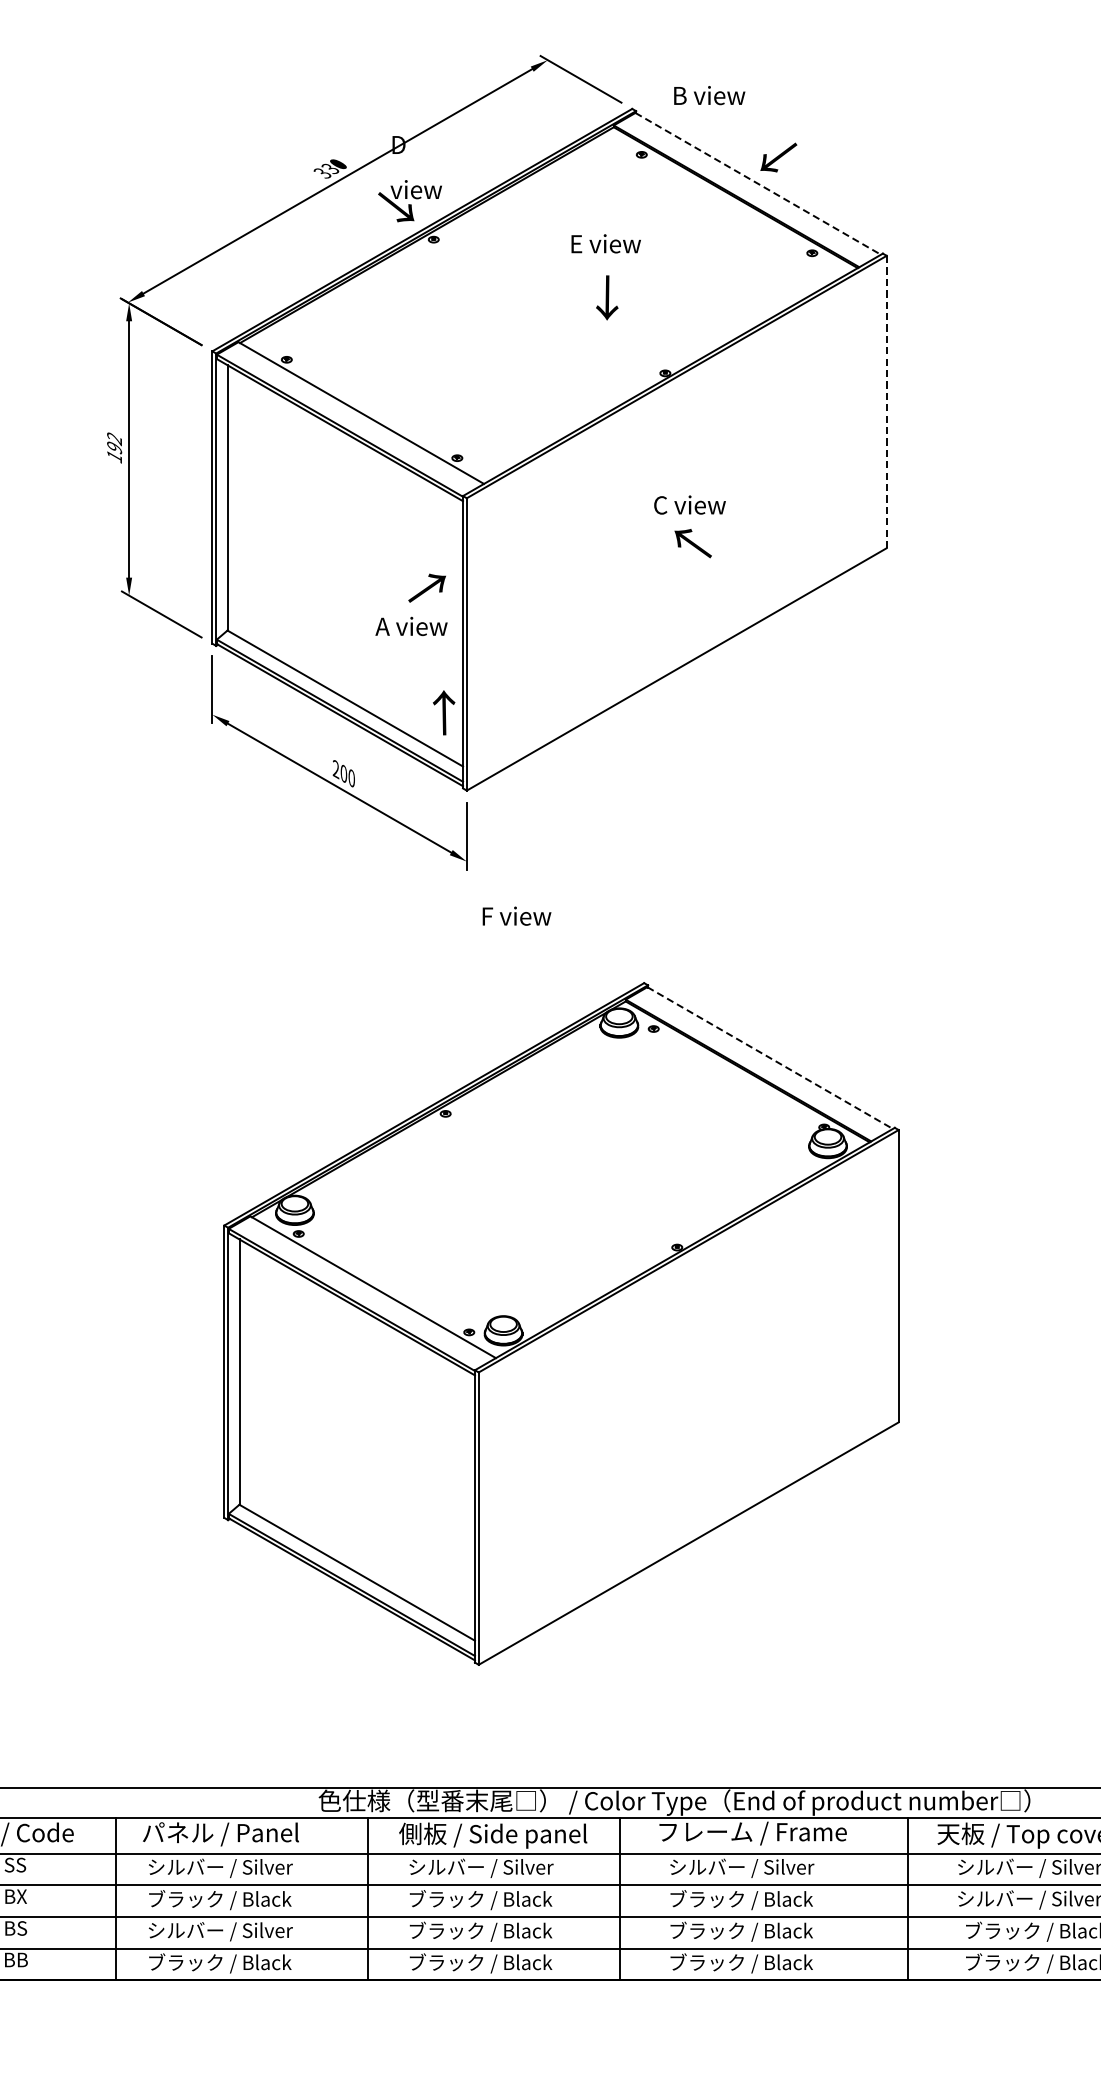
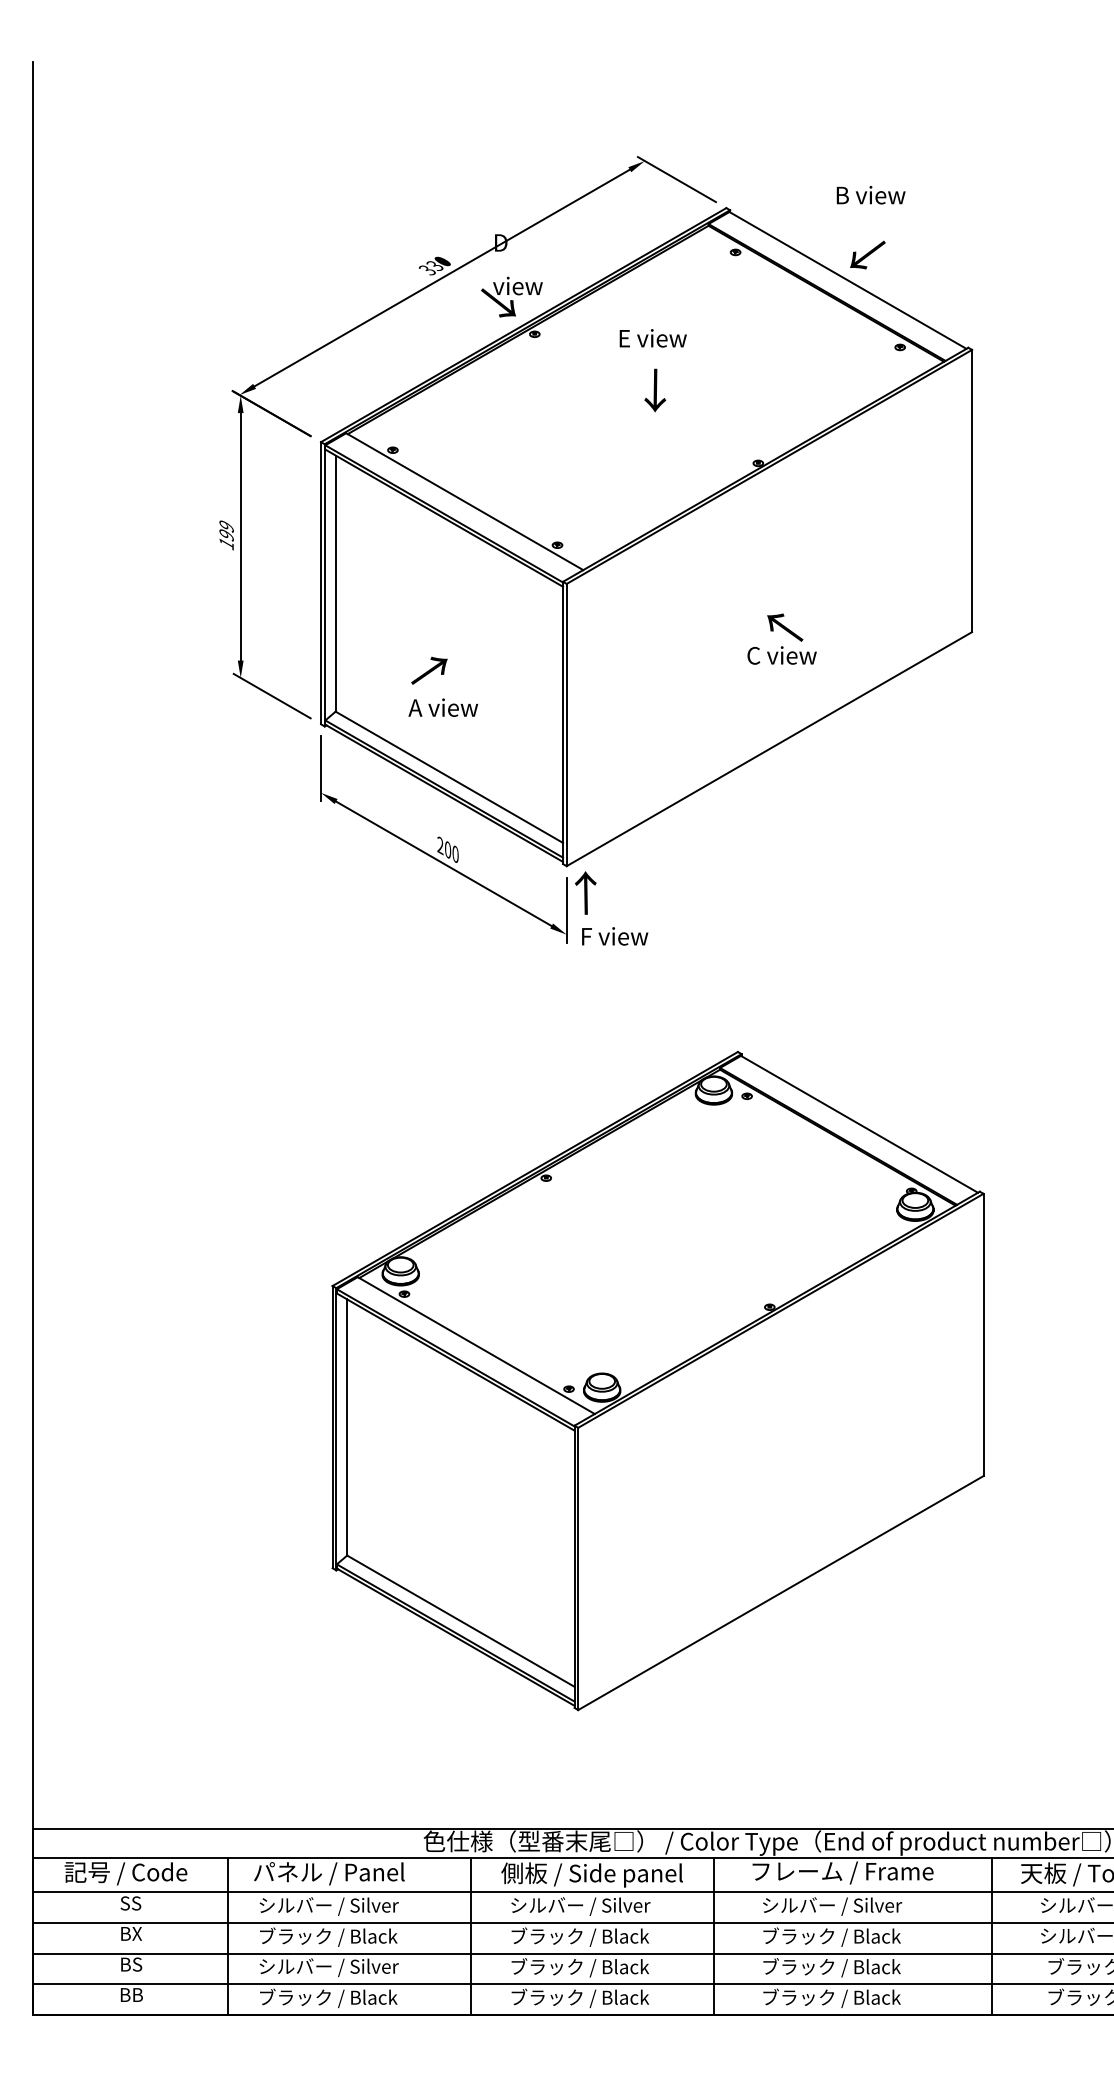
text: (709, 95) -> (870, 195), moved
line: (757, 183) -> (847, 280), dashed -> solid
text: (605, 244) -> (652, 338), moved
text: (607, 297) -> (655, 390), moved
line: (887, 401) -> (972, 490), dashed -> solid
text: (114, 438) -> (226, 526), 192 -> 199
text: (689, 505) -> (781, 655), moved
text: (427, 587) -> (429, 670), moved
text: (411, 626) -> (443, 707), moved
text: (443, 712) -> (585, 892), moved
text: (517, 916) -> (615, 936), moved
line: (770, 1058) -> (859, 1124), dashed -> solid

